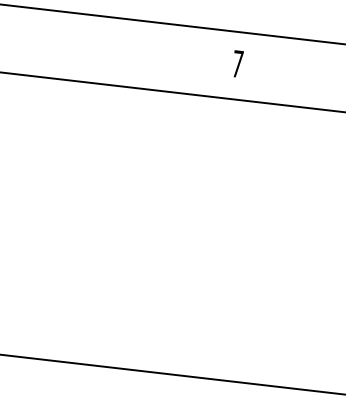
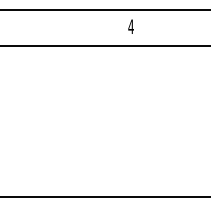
text: (236, 63) -> (130, 26), 7 -> 4

